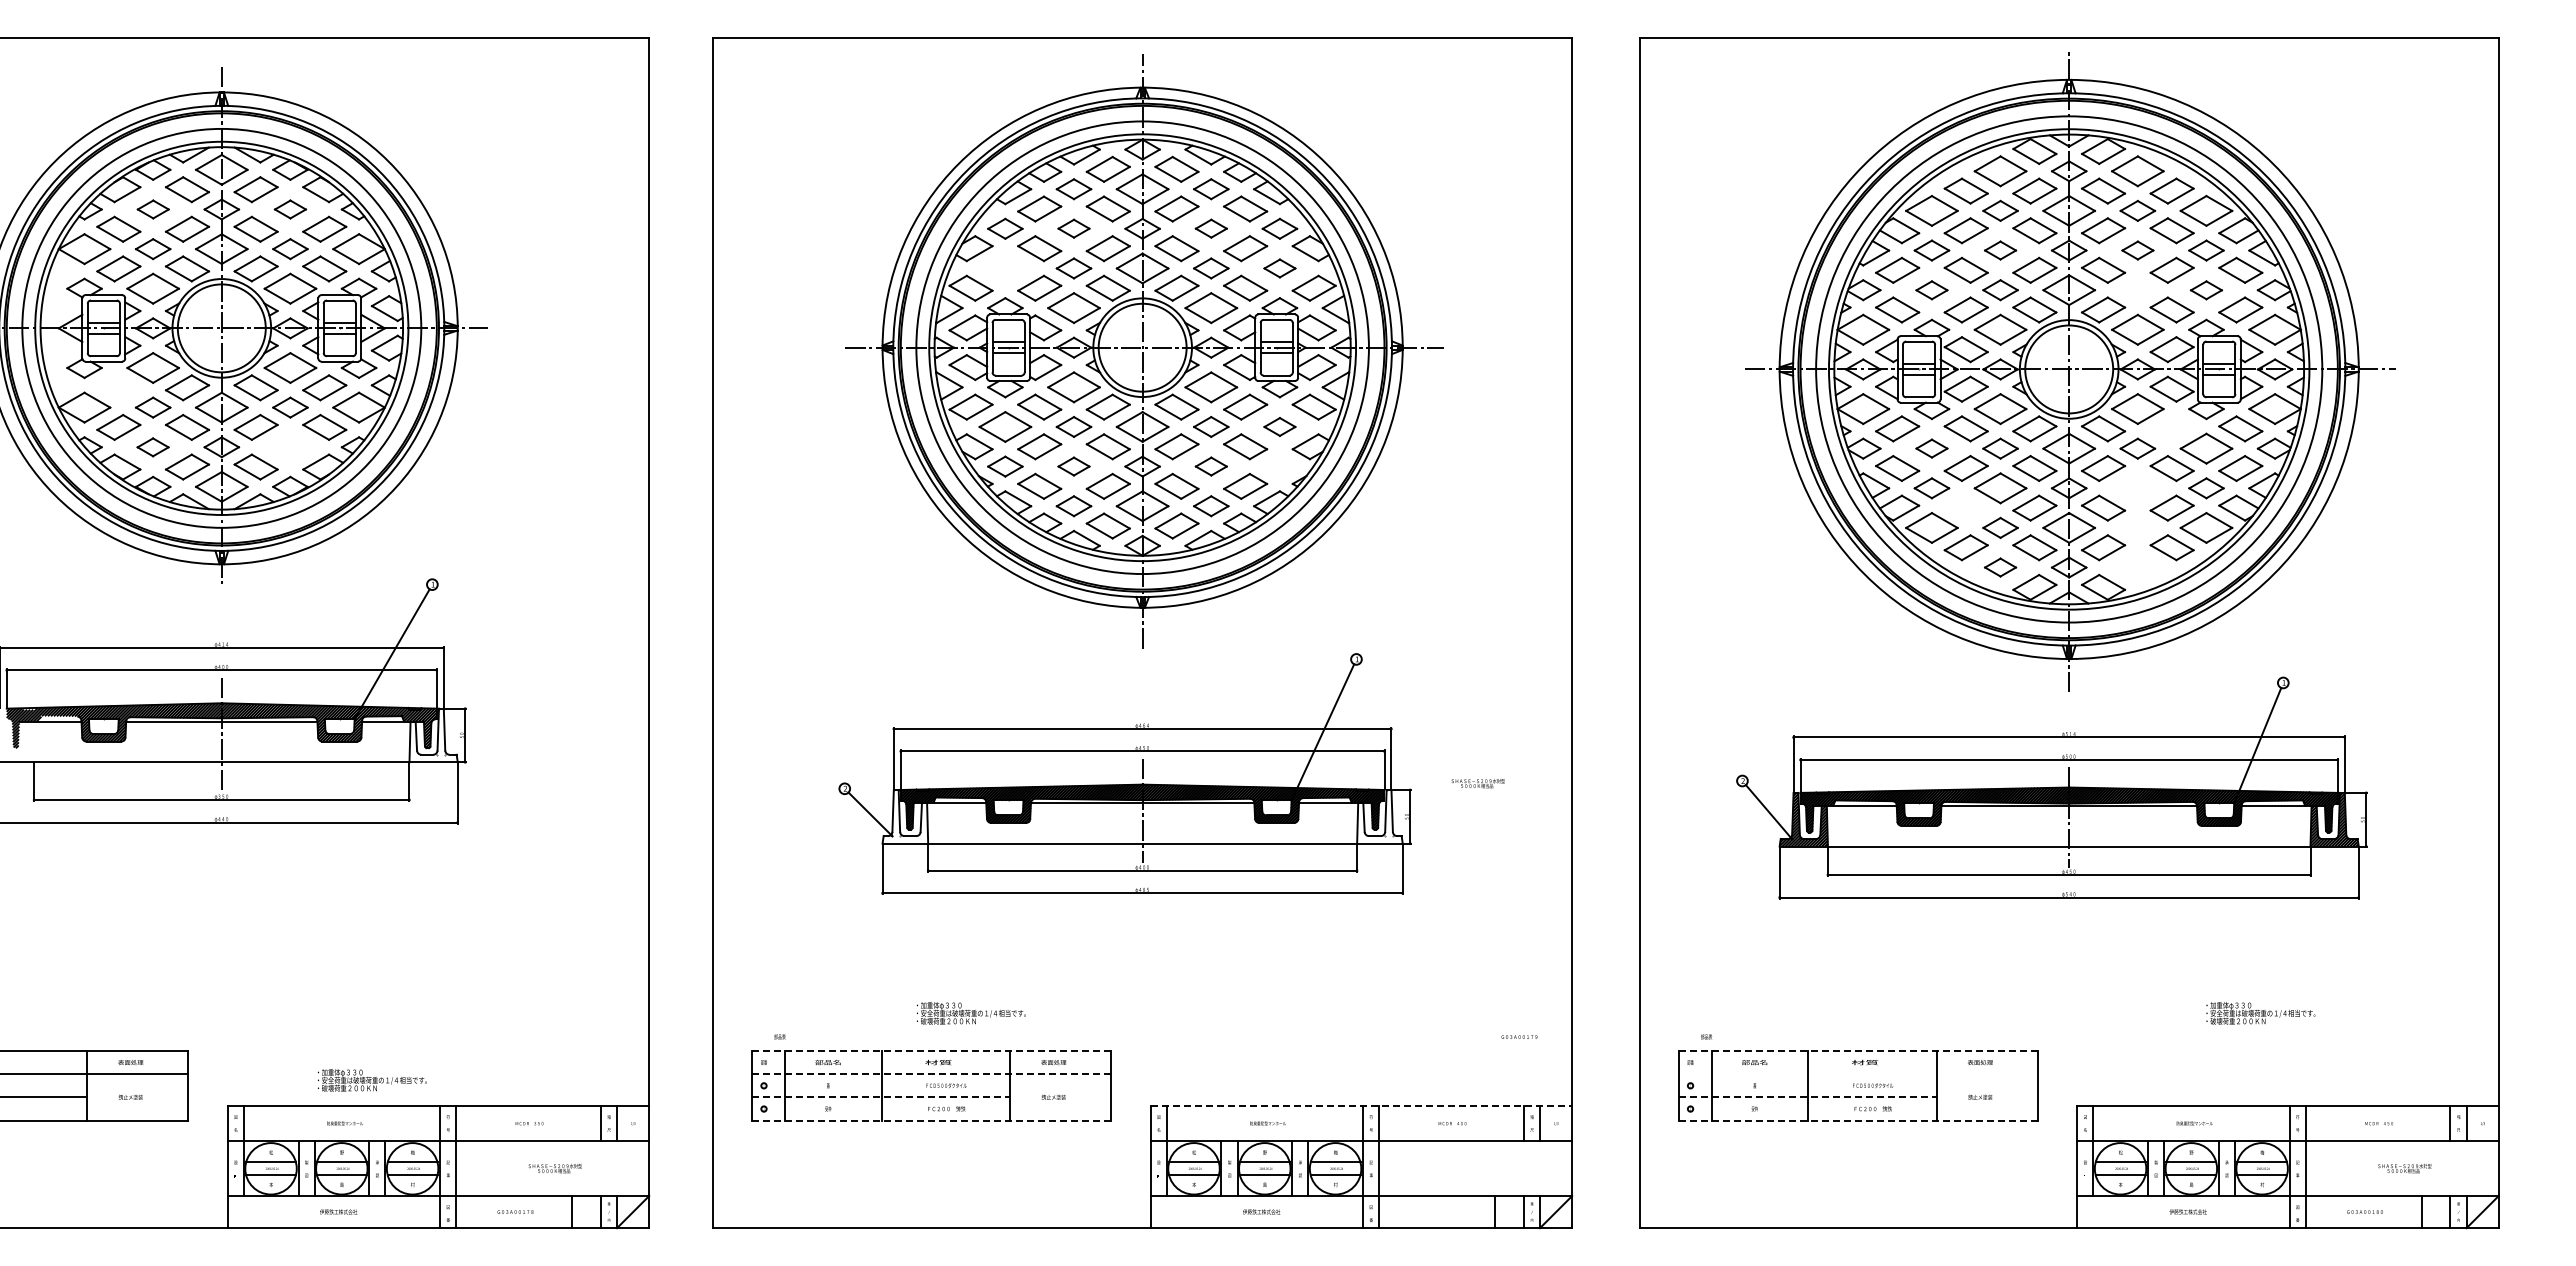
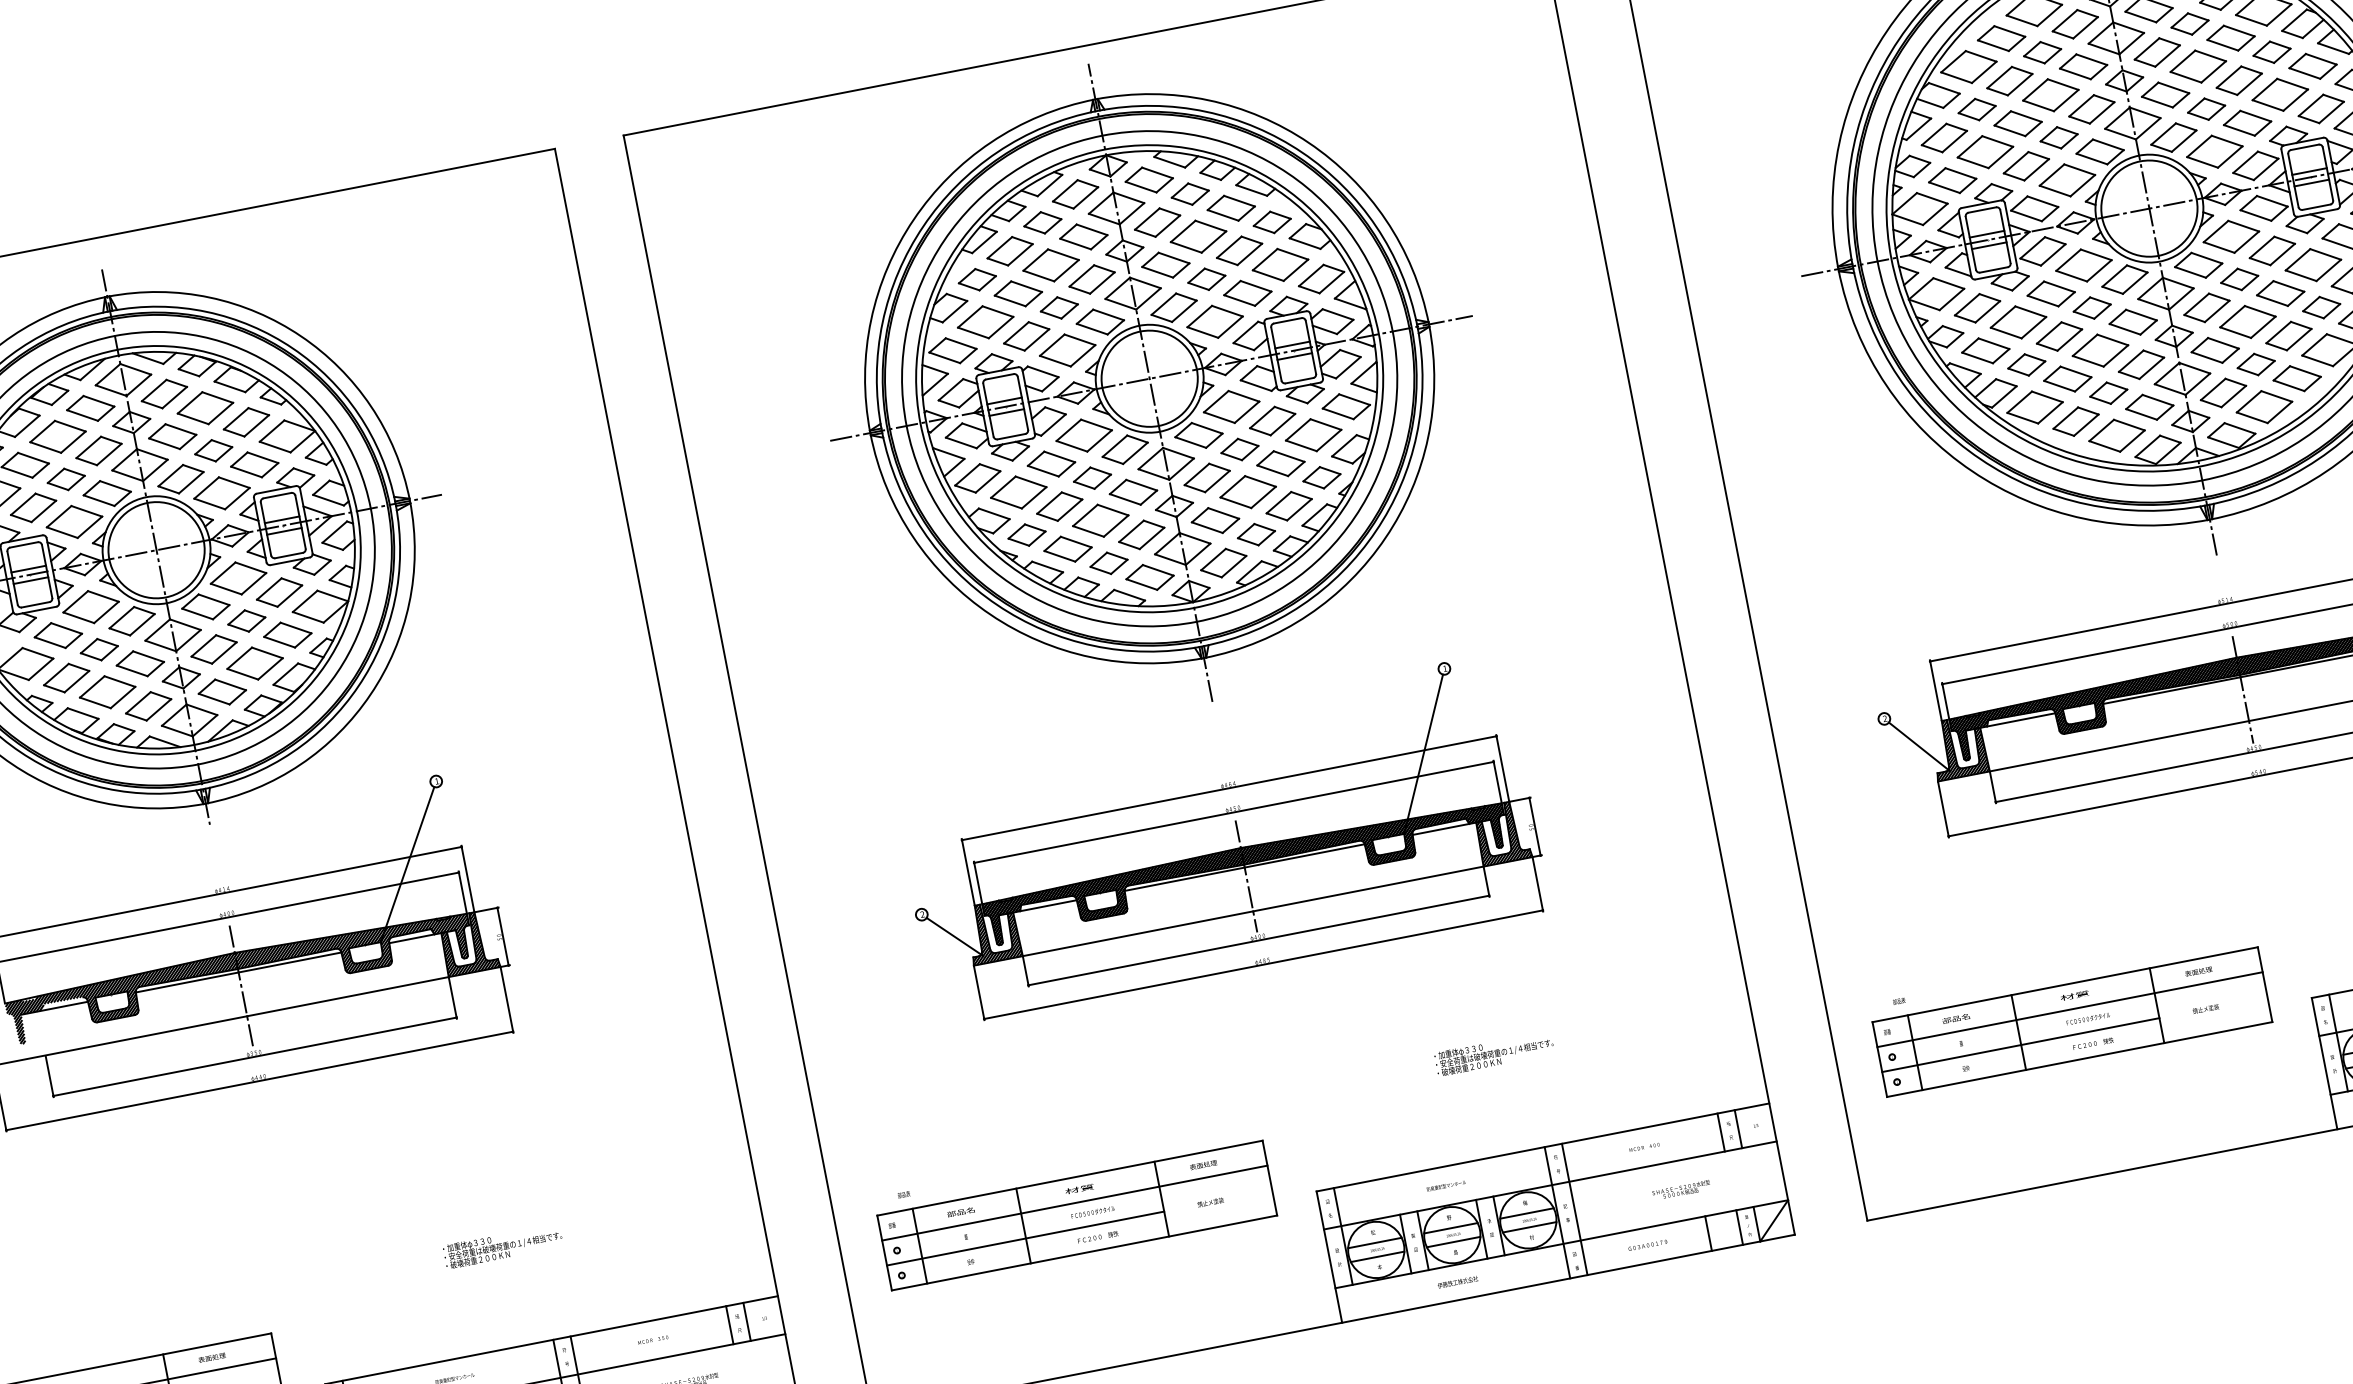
part: (153, 209) -> (58, 436), size x1.67
part: (290, 209) -> (205, 408), size x1.67
part: (1073, 228) -> (1050, 265), size x1.67
part: (1211, 228) -> (1198, 236), size x1.67
part: (2000, 250) -> (2050, 95), size x1.67
part: (2137, 250) -> (2197, 66), size x1.67
part: (1005, 268) -> (985, 322), added
part: (1279, 268) -> (1280, 265), size x1.67
part: (1931, 290) -> (1985, 152), size x1.67
part: (2137, 290) -> (2206, 109), added
part: (2206, 290) -> (2280, 95), size x1.67
part: (118, 387) -> (57, 635), added
part: (1279, 426) -> (1313, 434), size x1.67
part: (2171, 428) -> (2271, 250), added
part: (152, 447) -> (106, 692), size x1.67
part: (290, 447) -> (255, 663), added
part: (1931, 448) -> (2018, 322), size x1.67
part: (1073, 466) -> (1100, 520), size x1.67
part: (1211, 466) -> (1248, 491), size x1.67
part: (1279, 466) -> (1321, 477), added
part: (2137, 488) -> (2247, 322), added
part: (1965, 507) -> (2066, 378), added
part: (2137, 527) -> (2255, 364), added
part: (2000, 567) -> (2116, 435), size x1.67
part: (2137, 567) -> (2264, 407), added
hatch: (433, 735) -> (468, 943), added
text: (1477, 783) -> (1680, 1190), moved
hatch: (905, 816) -> (992, 931), added
hatch: (1379, 816) -> (1501, 832), added
text: (970, 1013) -> (1493, 1054), moved
text: (1519, 1036) -> (1647, 1244), moved
line: (932, 1051) -> (1070, 1178), dashed -> solid
line: (1858, 1051) -> (2065, 985), dashed -> solid
line: (932, 1074) -> (1075, 1203), dashed -> solid
line: (1857, 1074) -> (2069, 1010), added
text: (372, 1080) -> (503, 1246), moved
line: (881, 1097) -> (1025, 1238), dashed -> solid
line: (1808, 1097) -> (2021, 1045), dashed -> solid
line: (1361, 1105) -> (1542, 1146), dashed -> solid
line: (932, 1120) -> (1085, 1252), dashed -> solid
line: (1858, 1120) -> (2079, 1059), dashed -> solid

